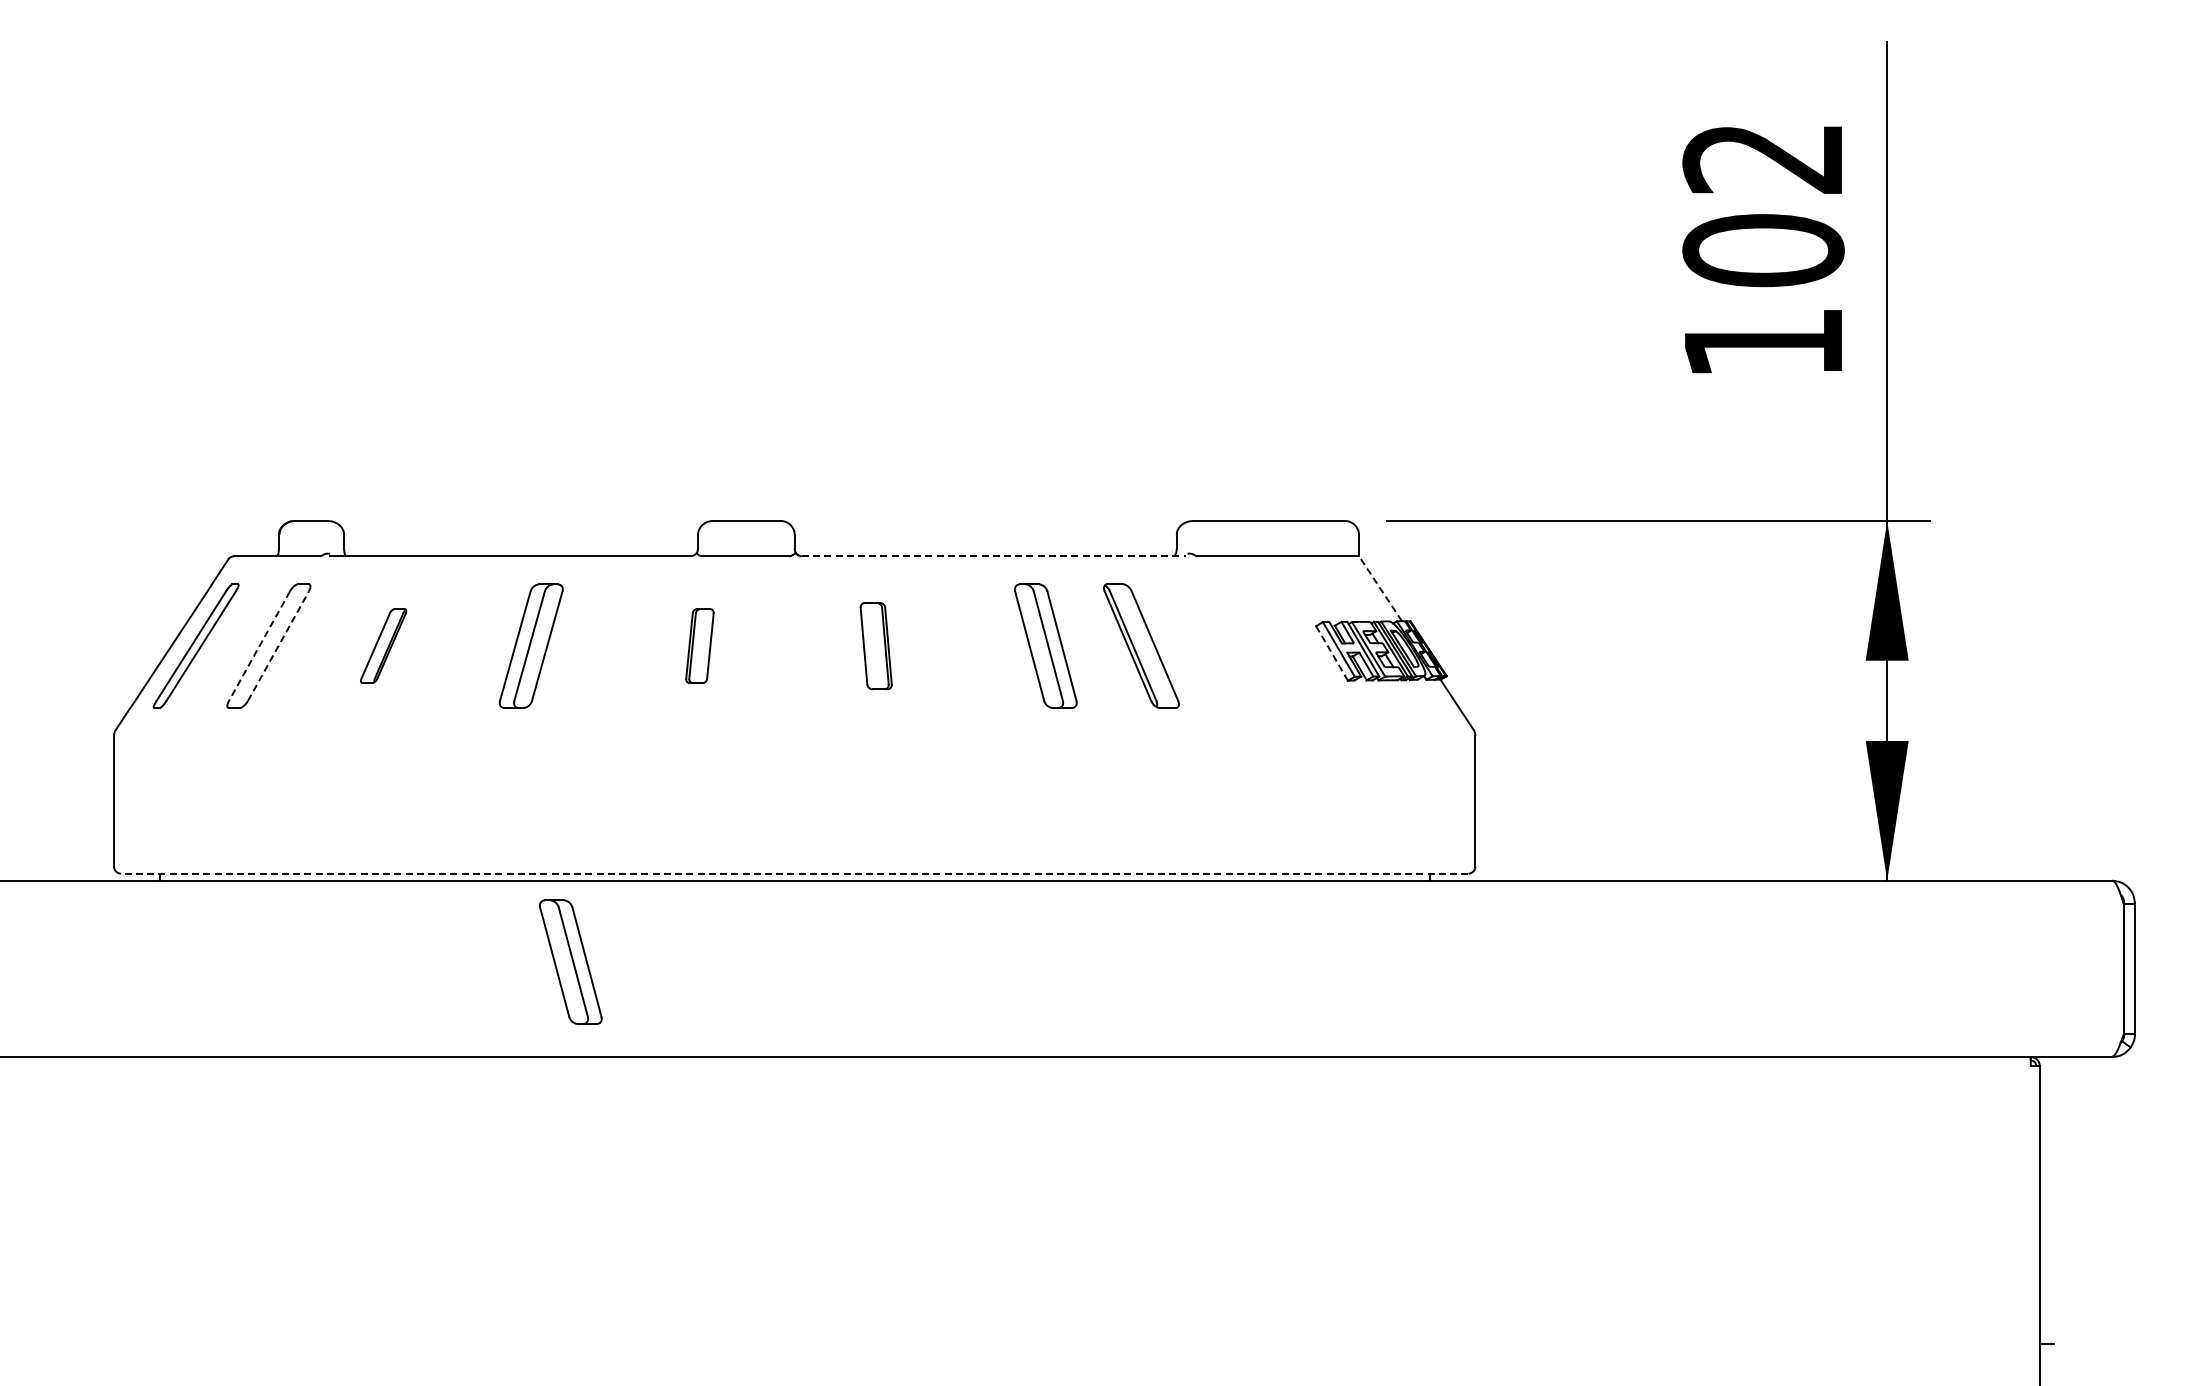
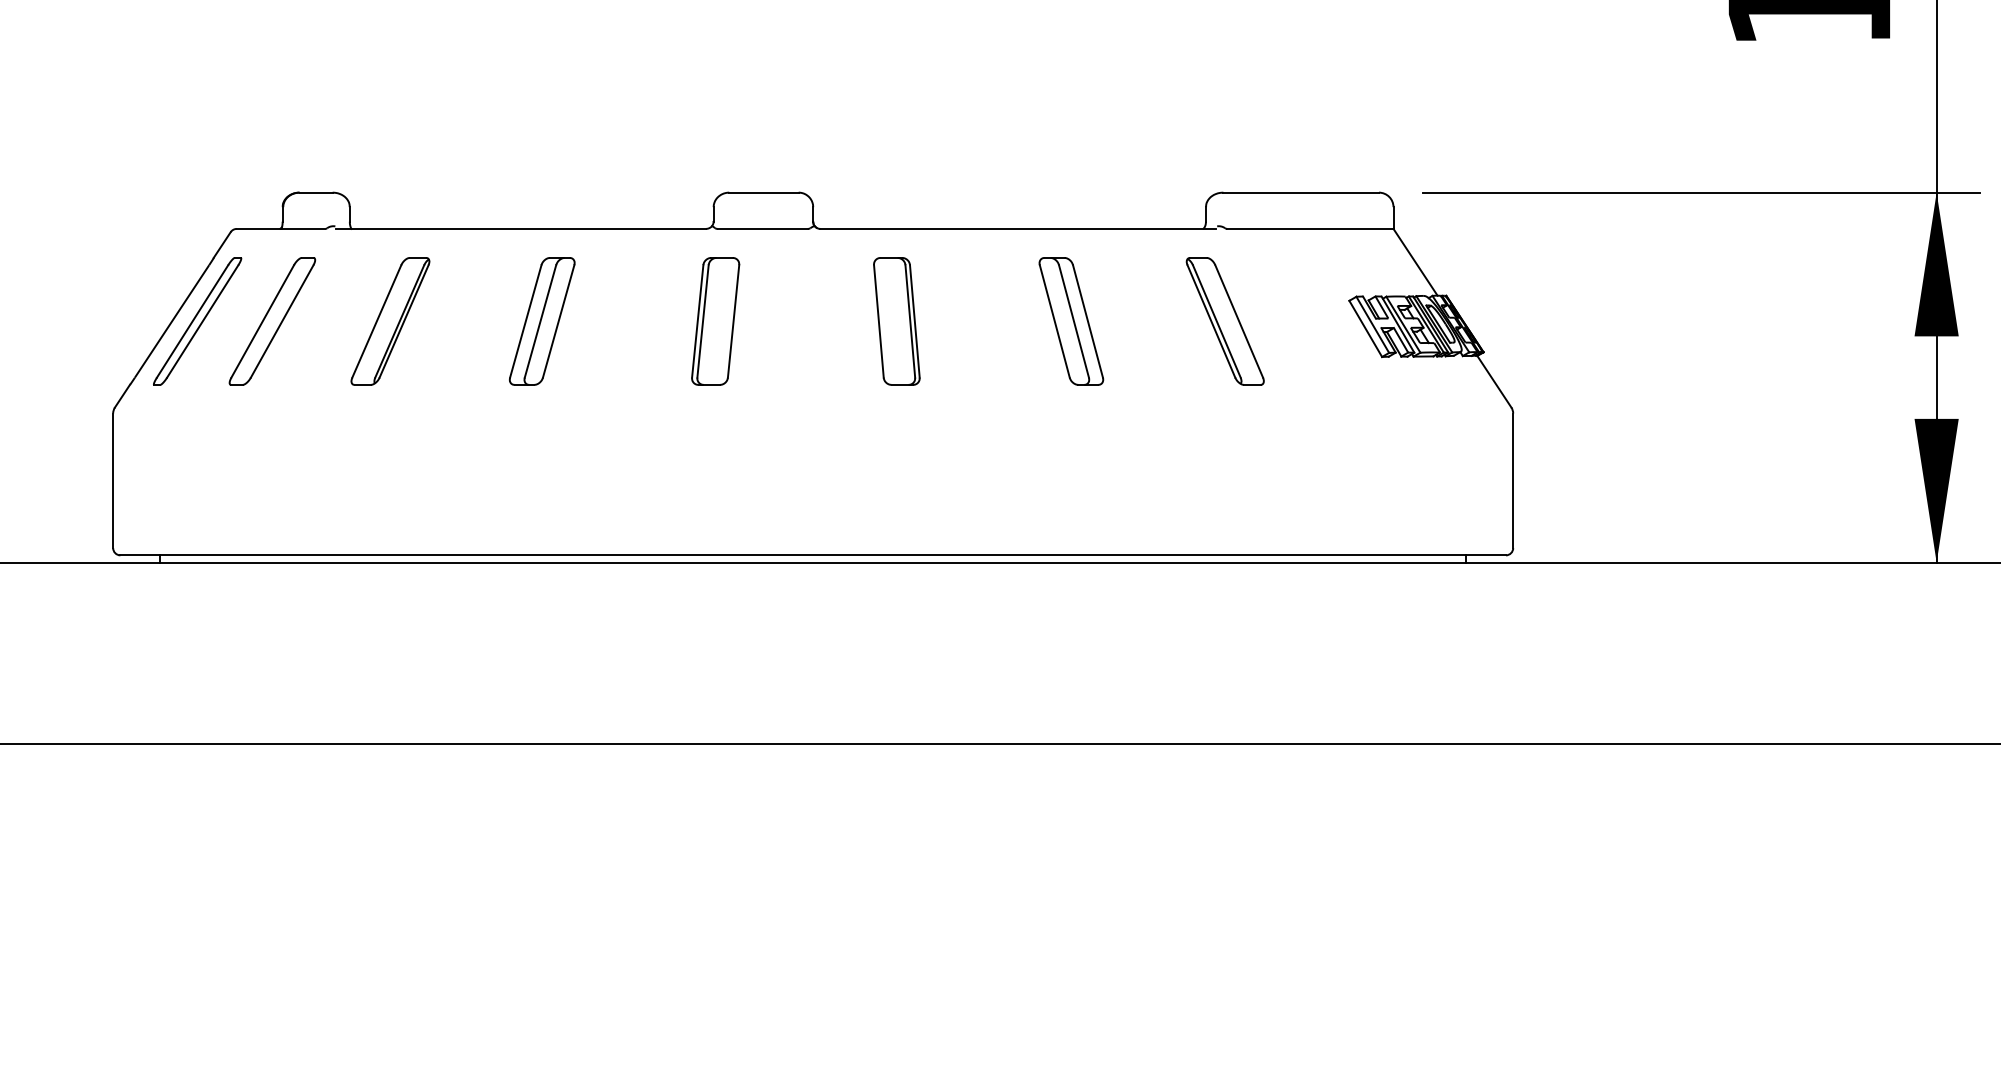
line: (994, 556) -> (1018, 229), dashed -> solid
line: (1380, 588) -> (1415, 262), dashed -> solid
part: (383, 645) -> (390, 320), size x1.67
part: (699, 645) -> (715, 320), size x1.67
part: (876, 645) -> (897, 320), size x1.43
part: (1141, 645) -> (1225, 320), moved
line: (259, 646) -> (262, 321), dashed -> solid
line: (278, 646) -> (282, 321), dashed -> solid
line: (1332, 653) -> (1366, 328), dashed -> solid
line: (794, 873) -> (812, 555), dashed -> solid
part: (570, 961) -> (582, 645), removed

